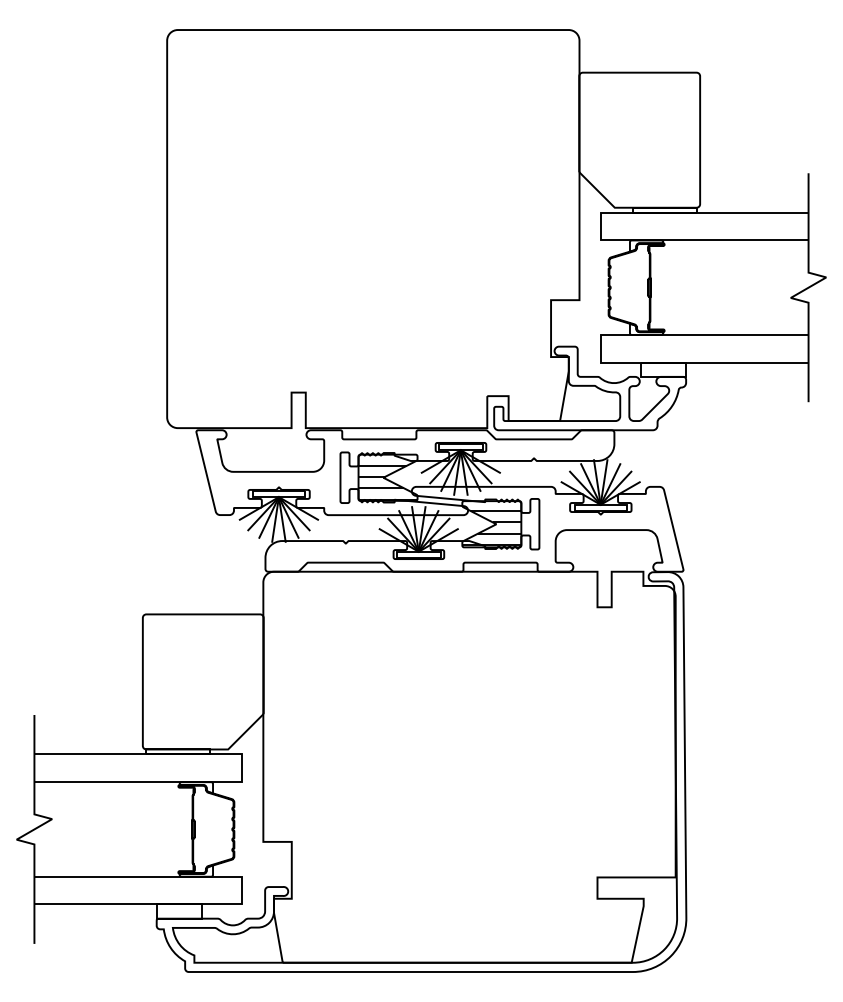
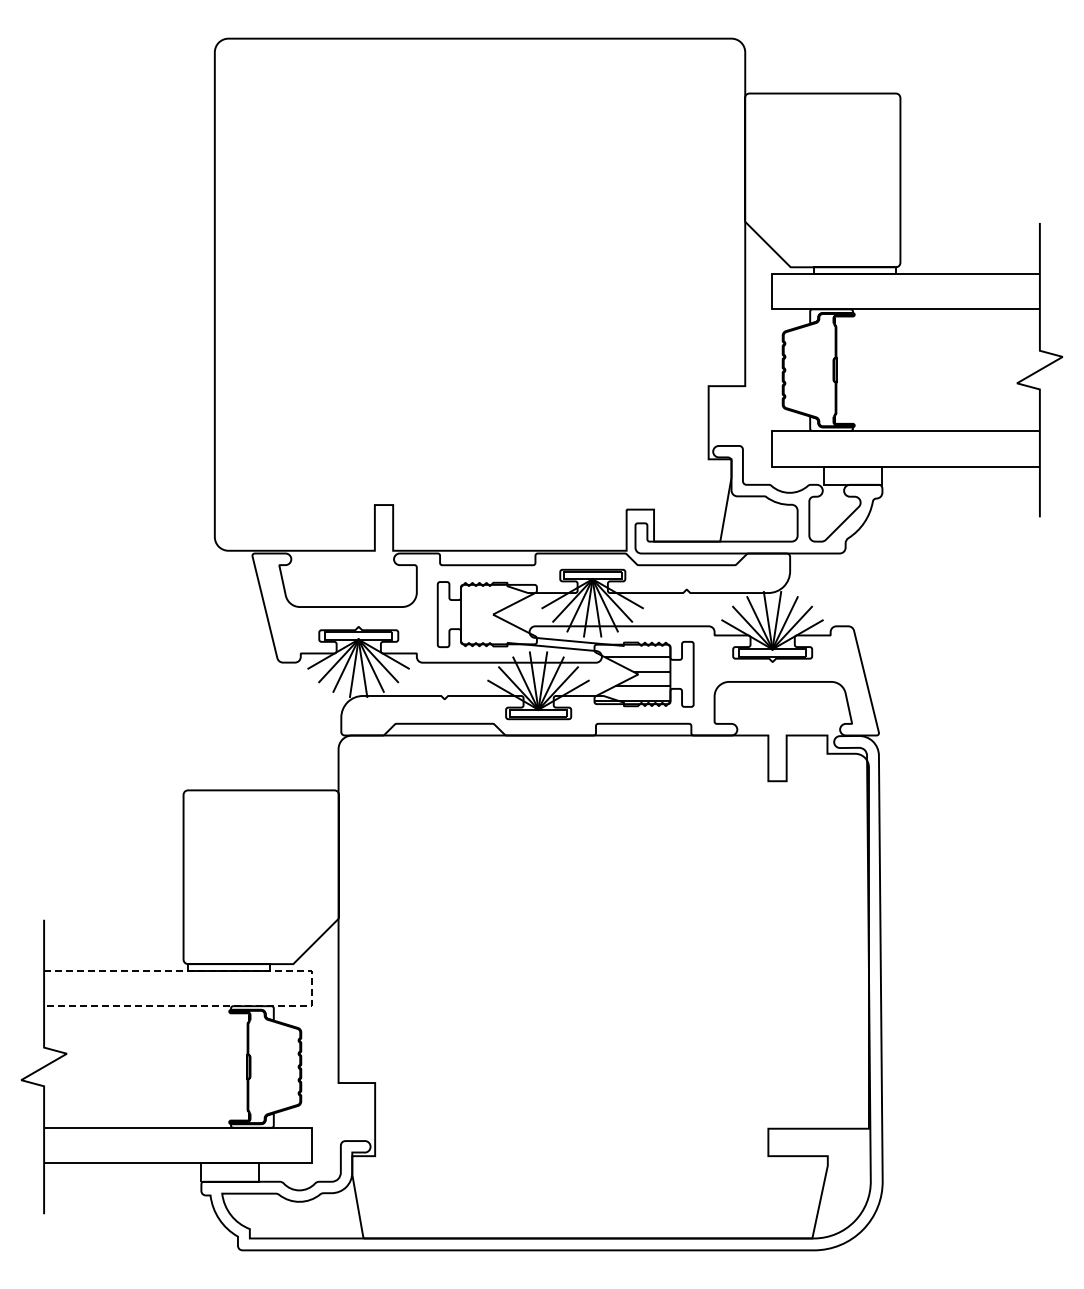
hatch: (387, 482) -> (498, 620), removed
line: (242, 768) -> (311, 988), solid -> dashed

